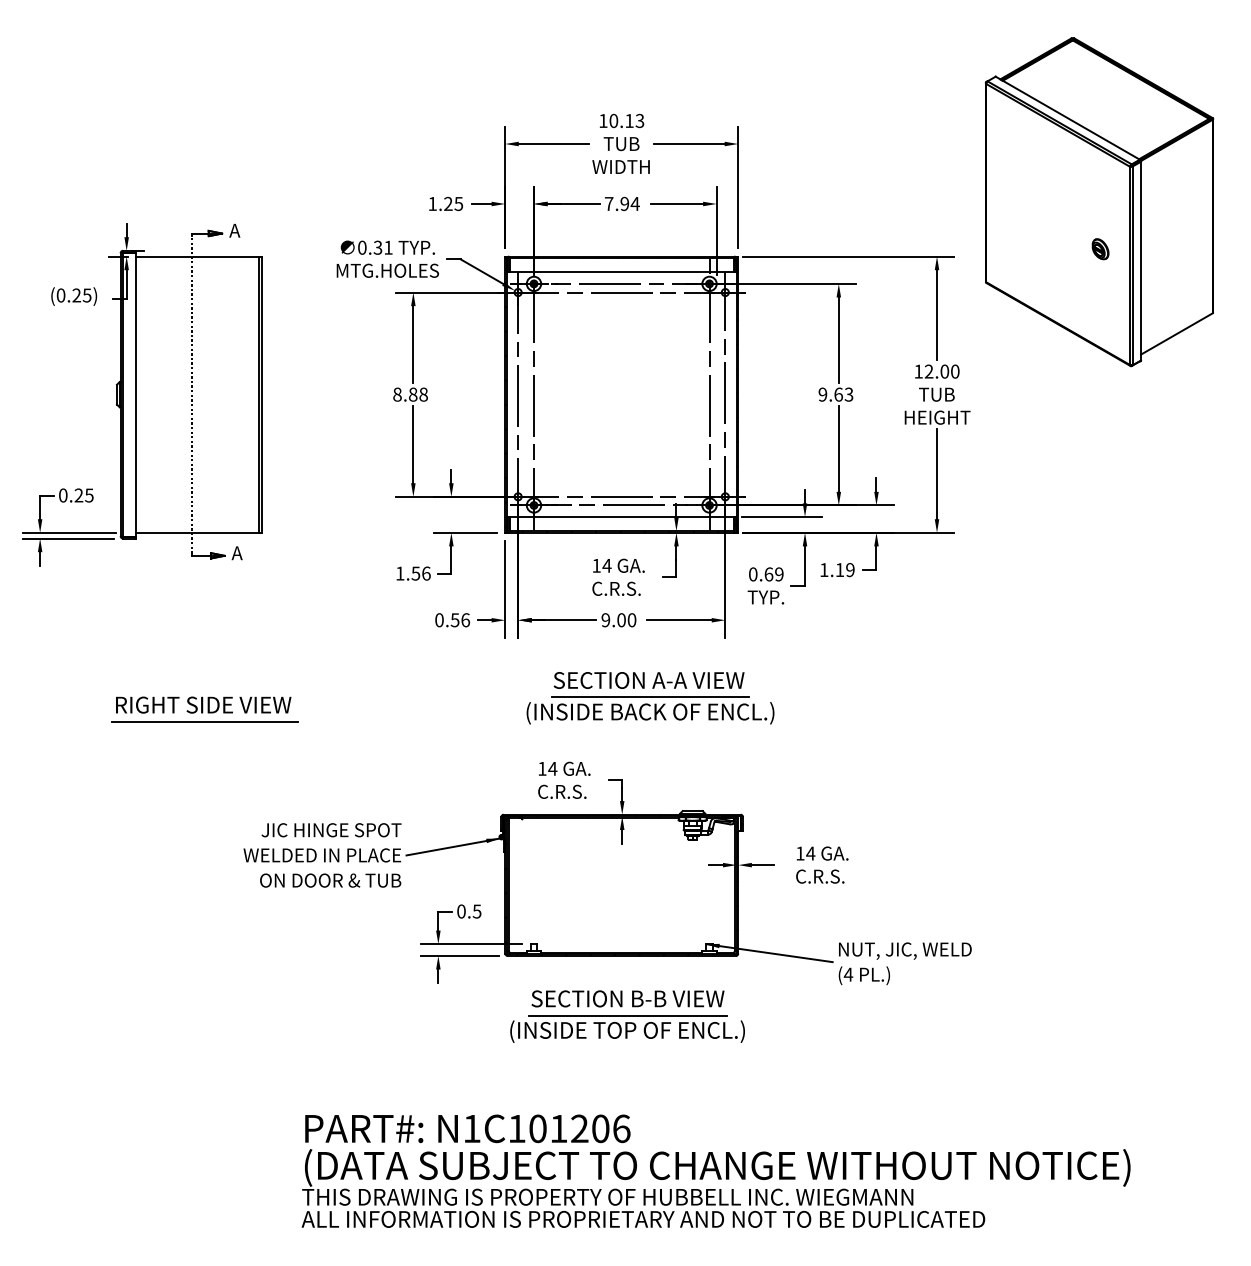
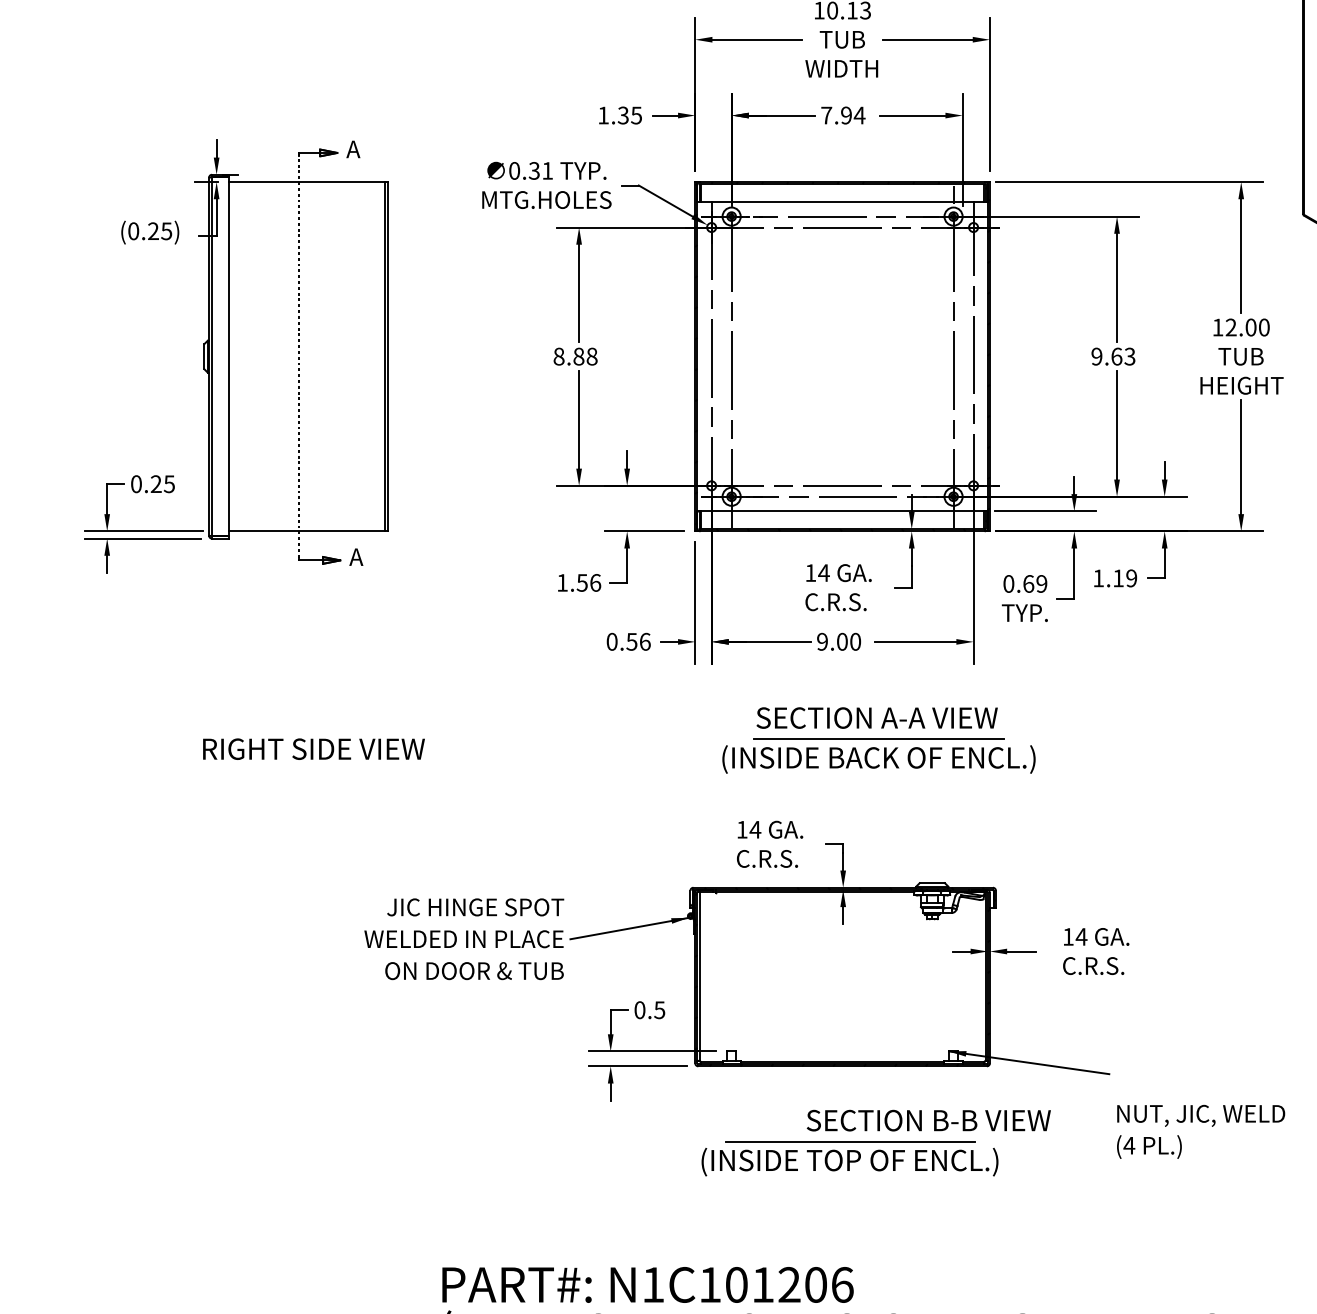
text: (448, 204) -> (623, 116), 1.25 -> 1.35
line: (204, 722) -> (315, 771), removed
text: (904, 963) -> (1200, 1131), moved
text: (627, 998) -> (928, 1120), moved

